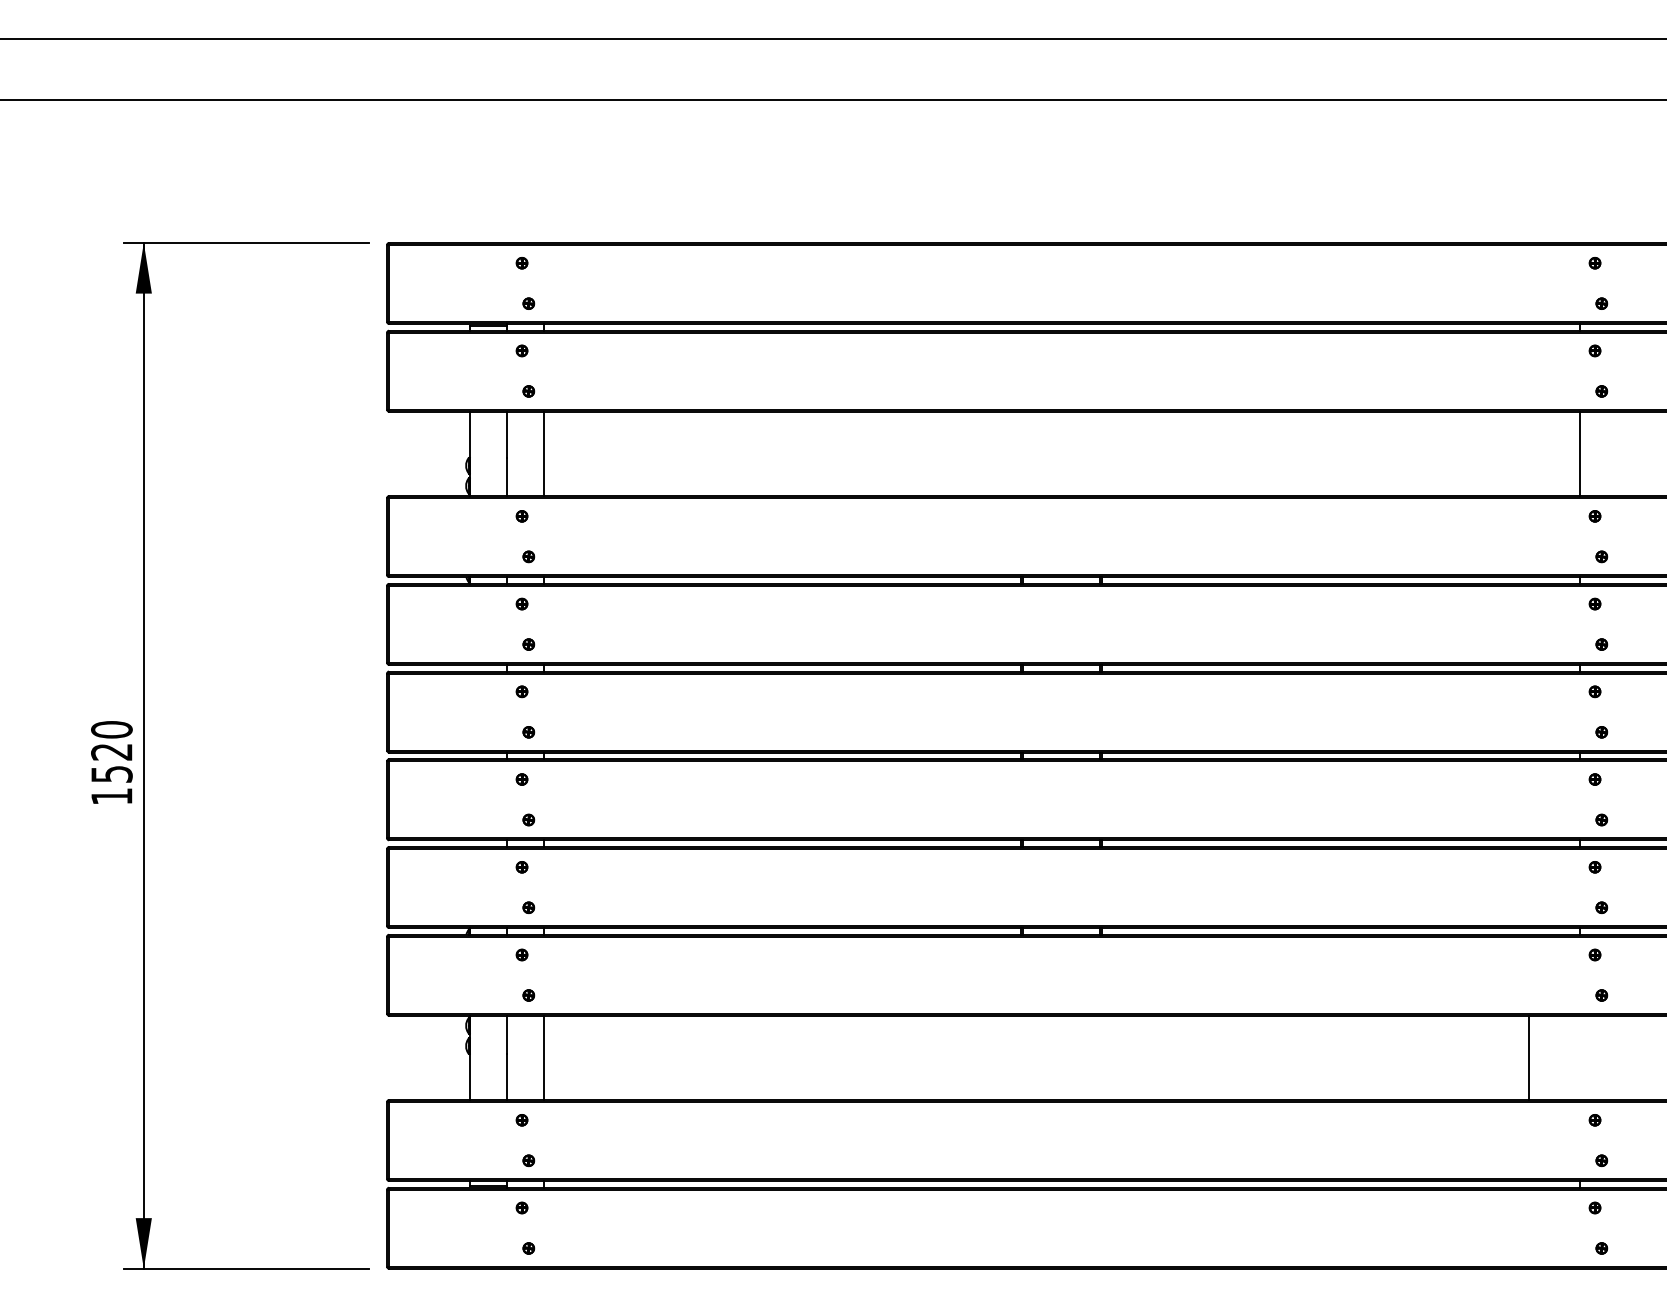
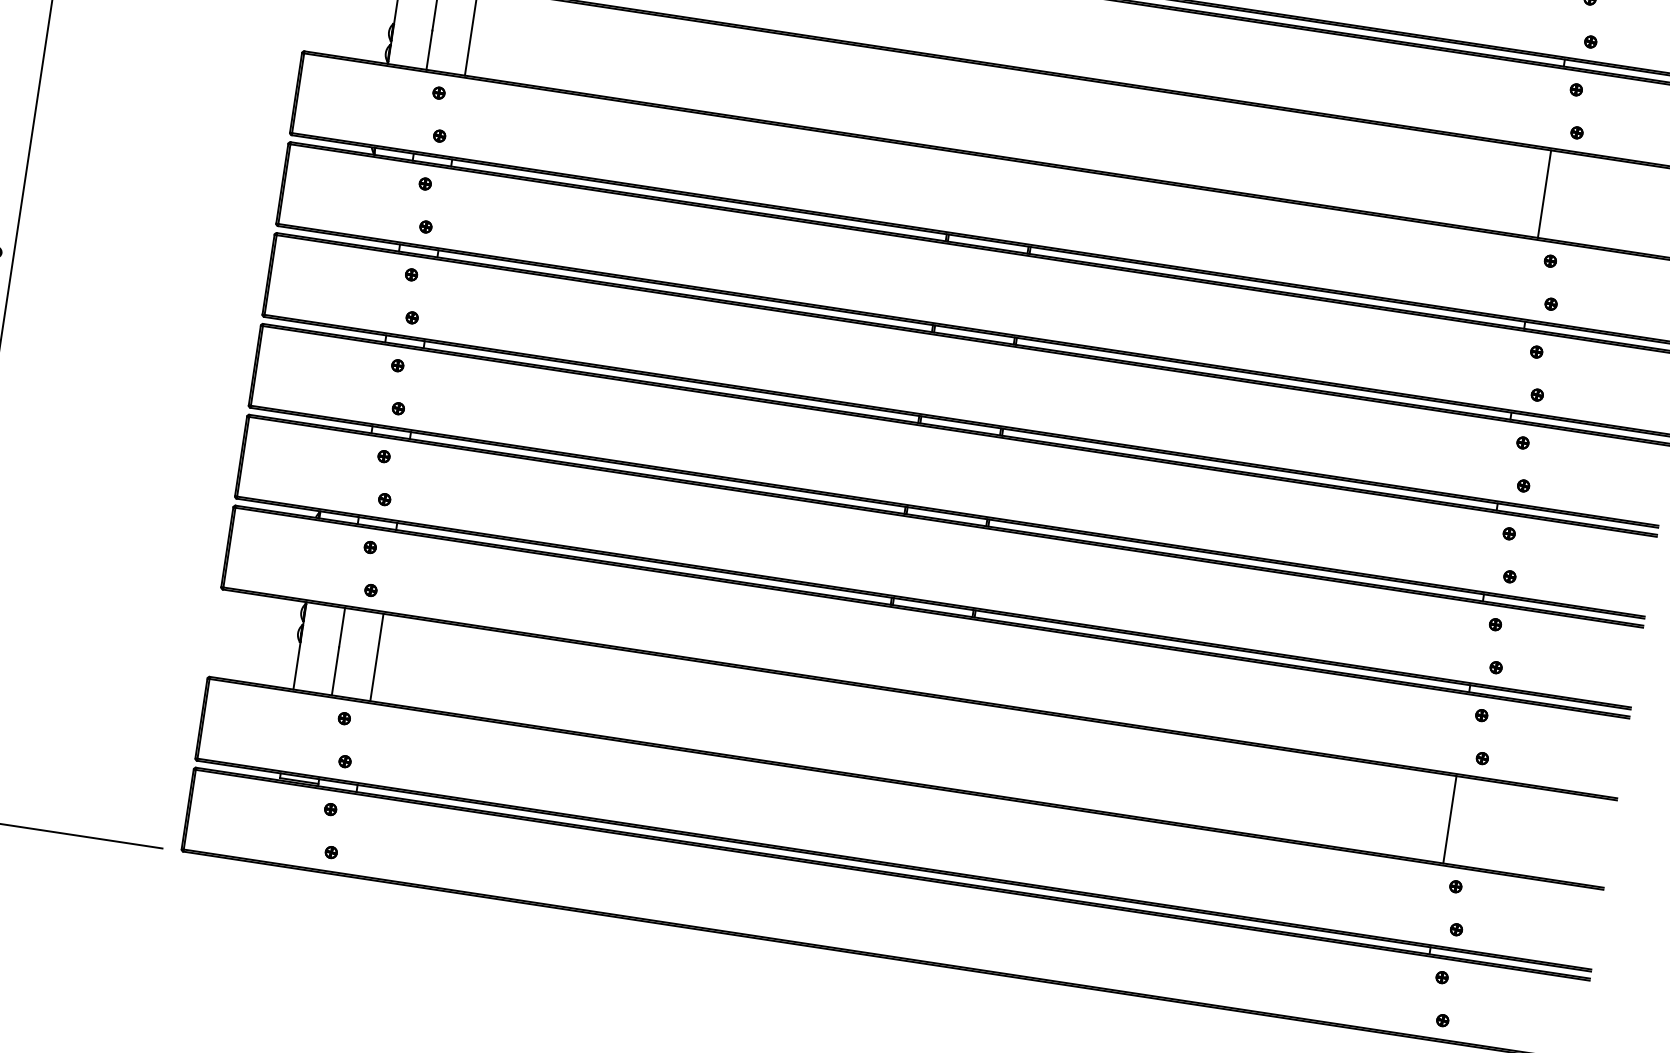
line: (1528, 1057) -> (1449, 819), moved

